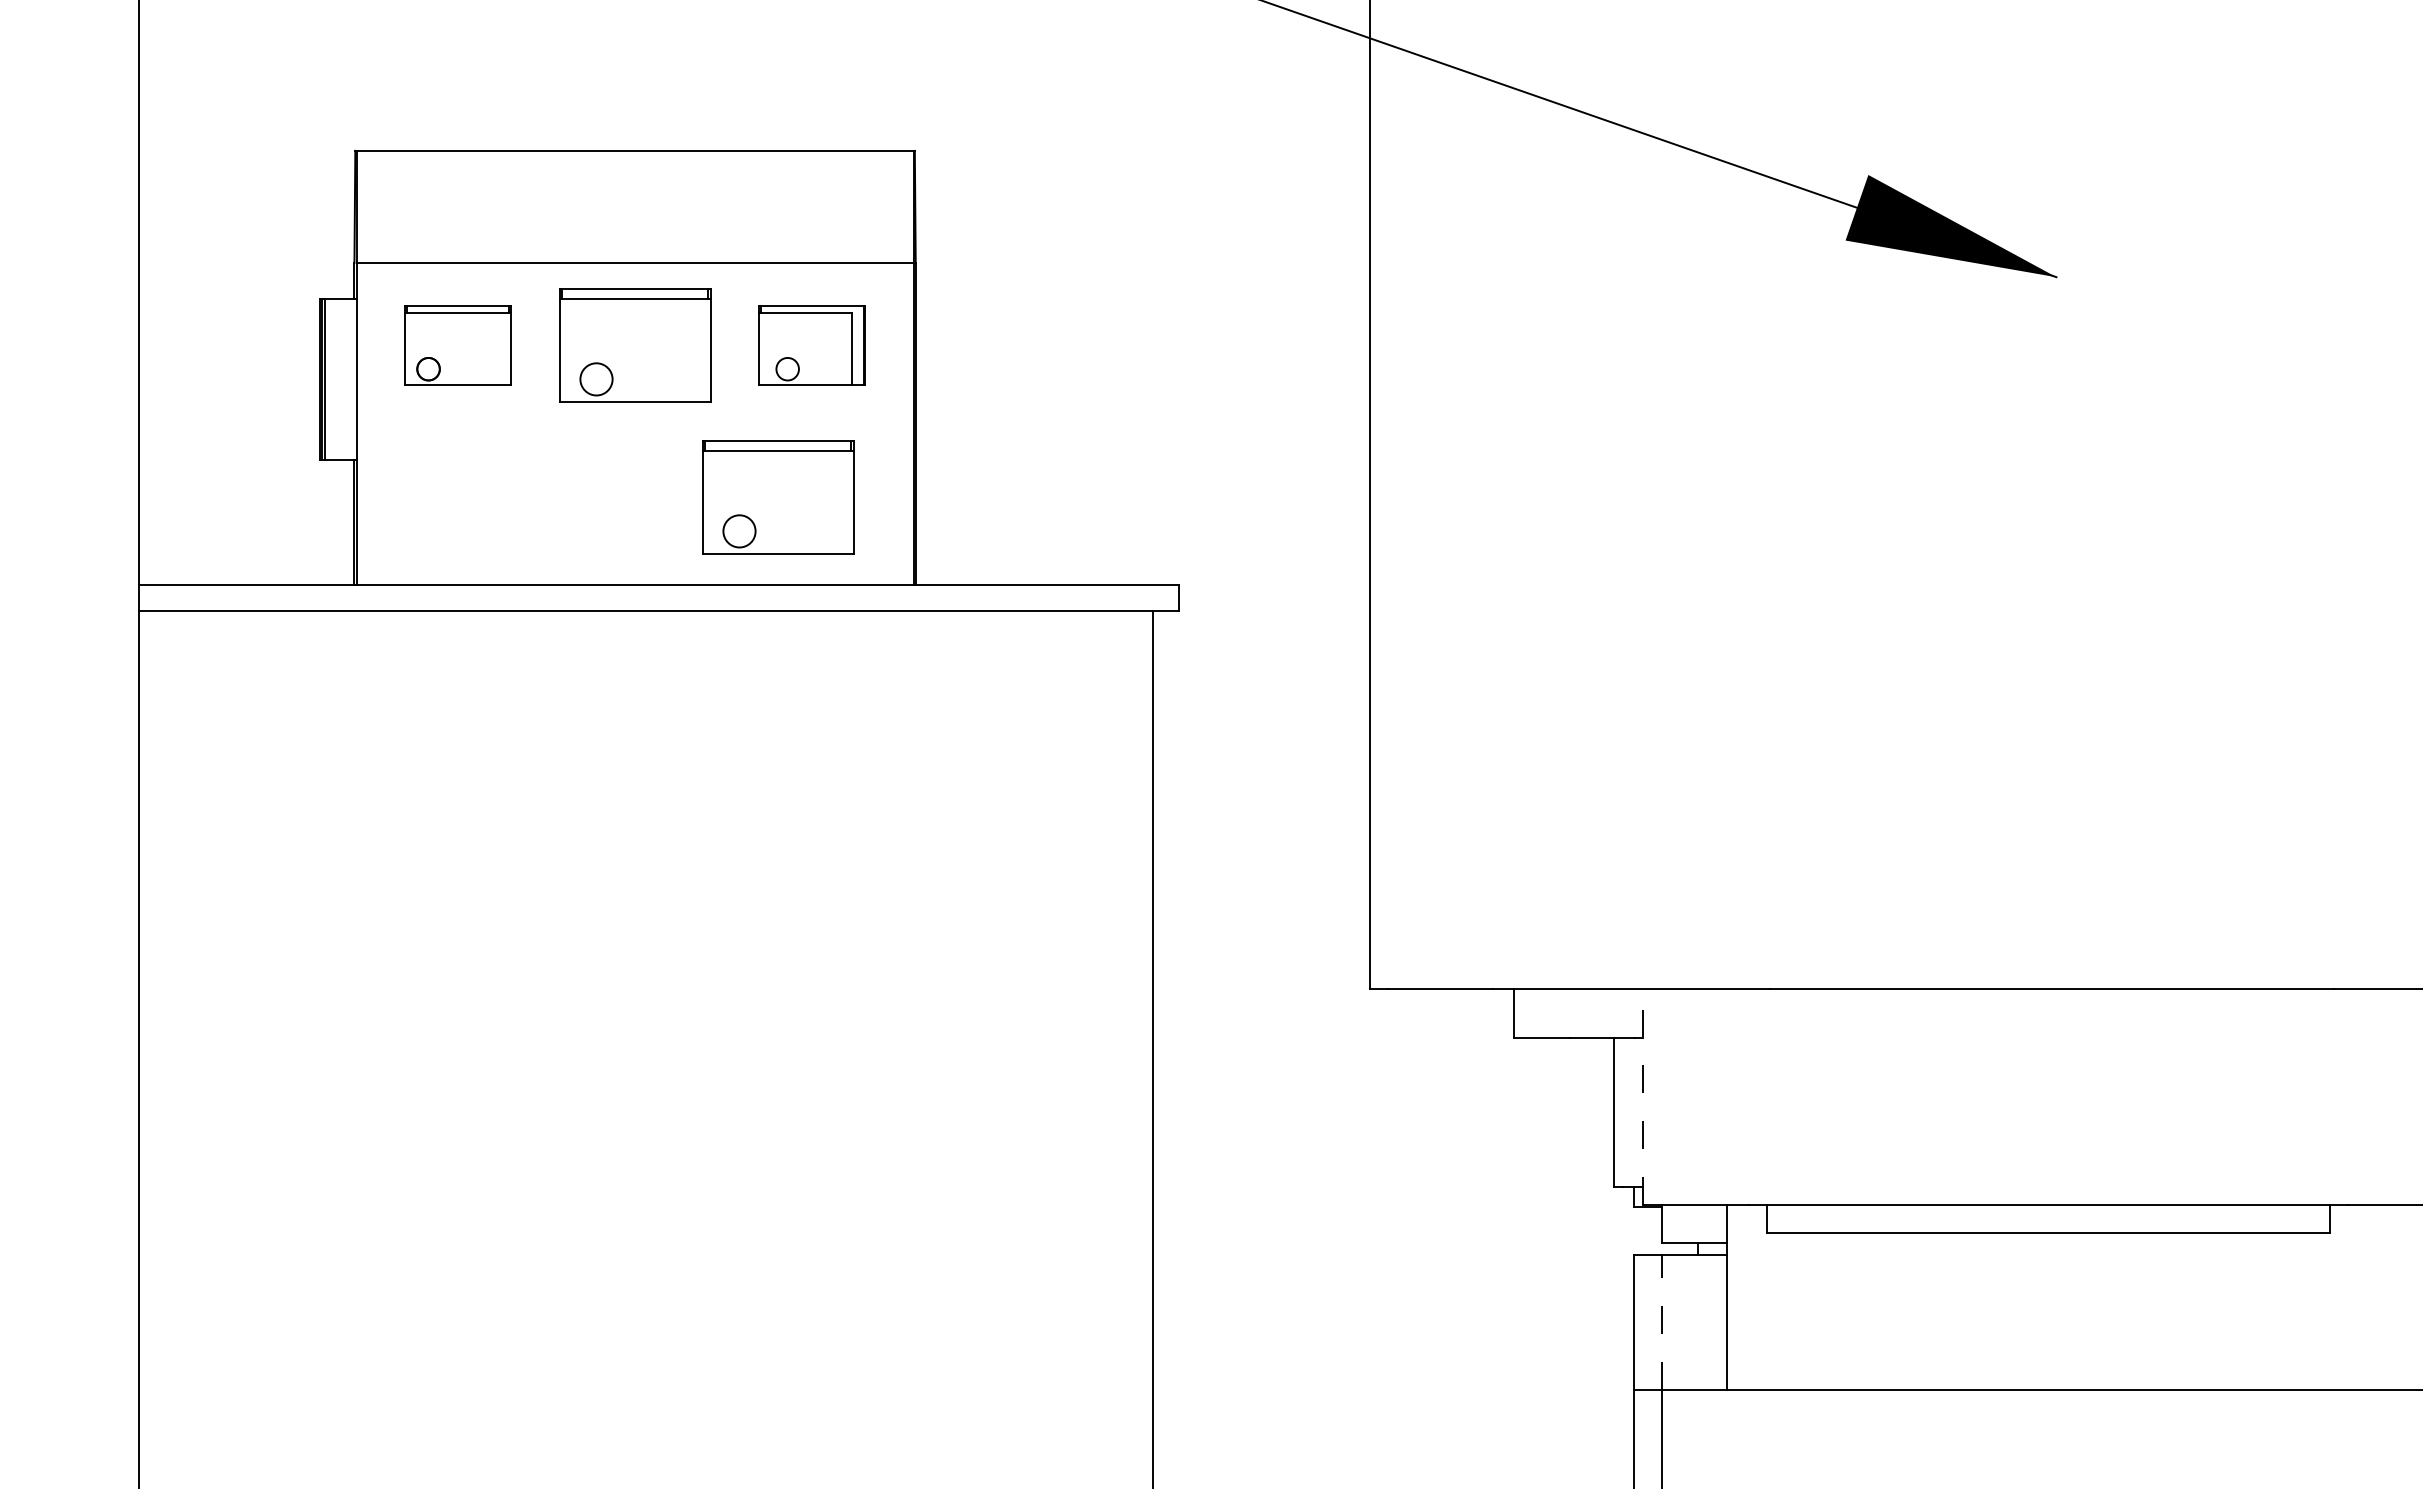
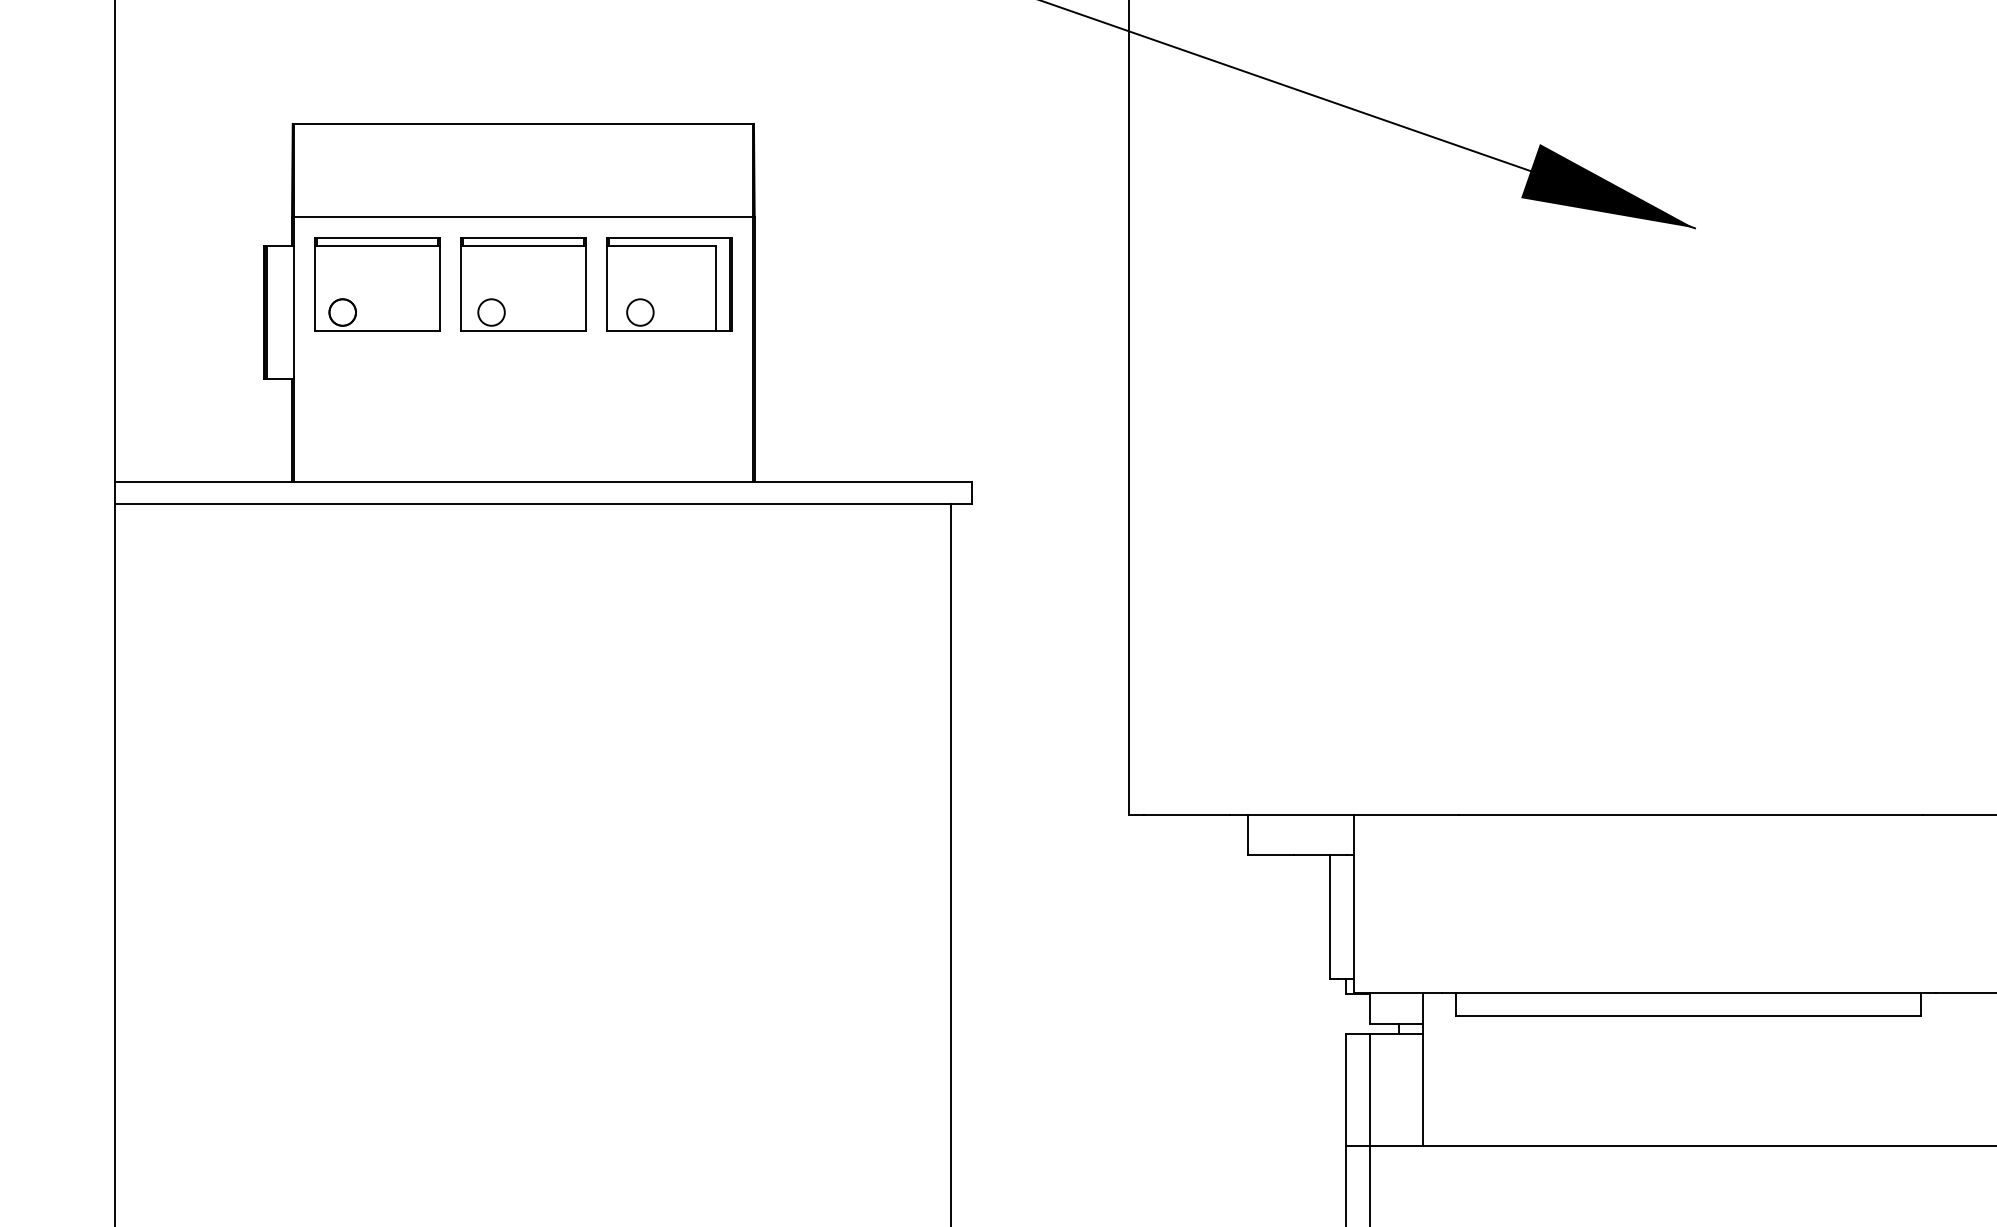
part: (457, 345) -> (376, 284), size x1.43
part: (812, 345) -> (669, 284), size x1.43
part: (778, 497) -> (641, 409), removed
line: (1643, 1097) -> (1354, 904), dashed -> solid
line: (1662, 1322) -> (1370, 1089), dashed -> solid

